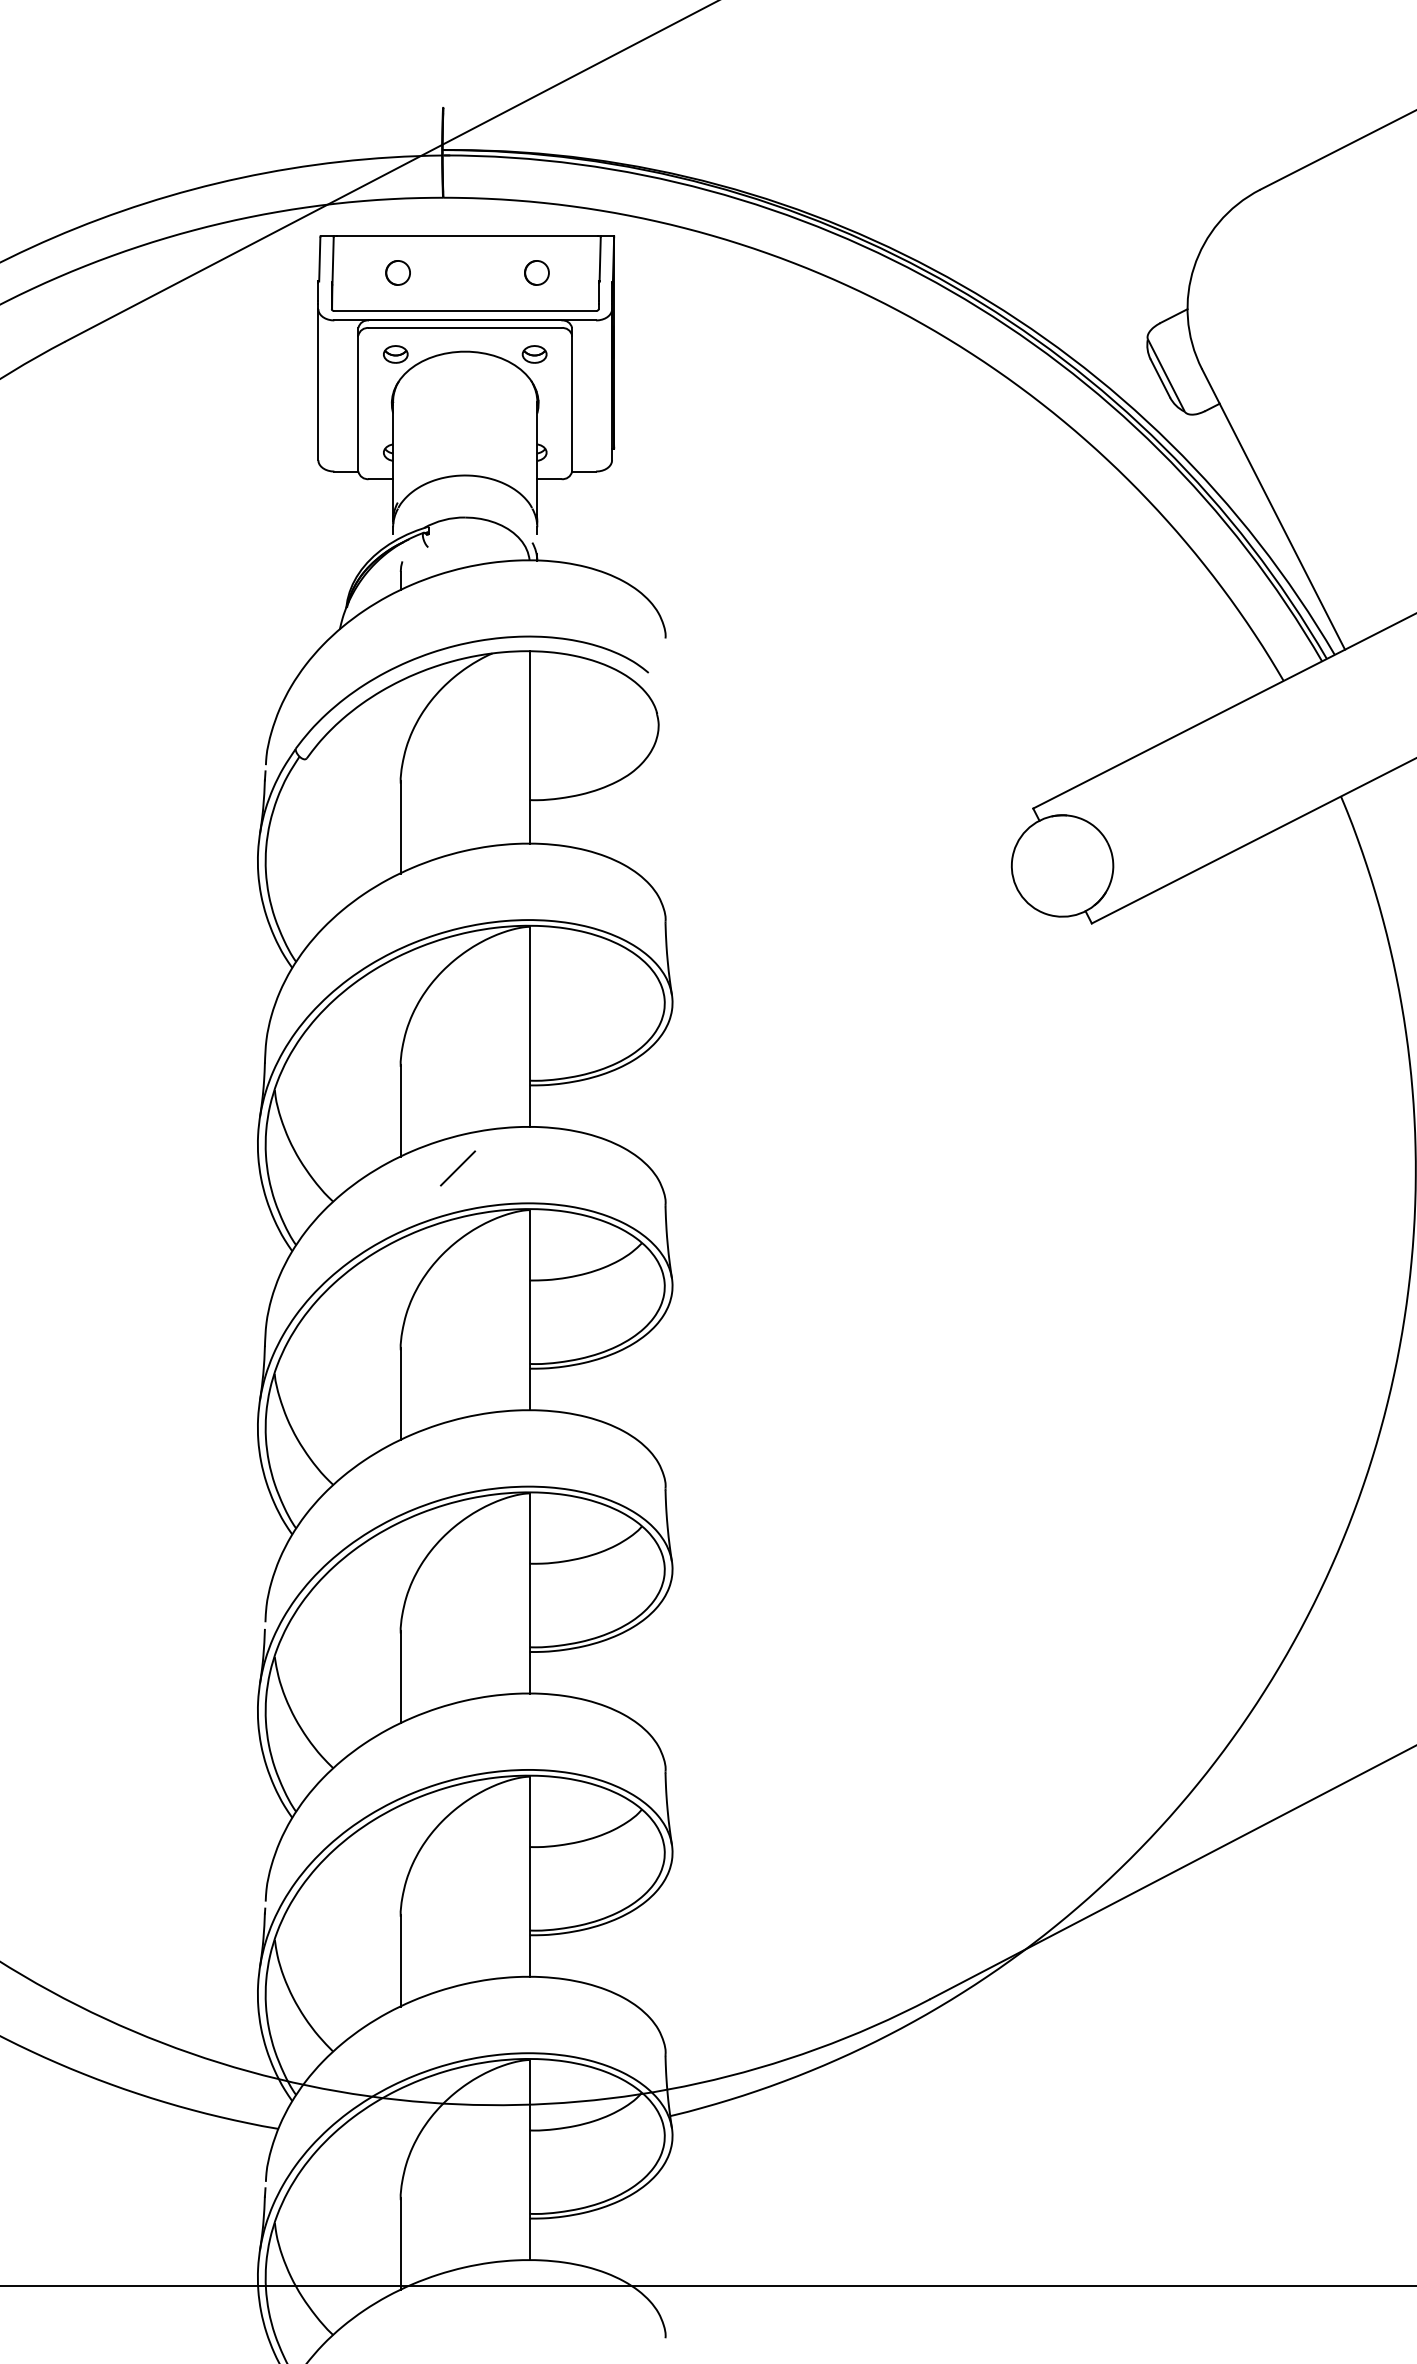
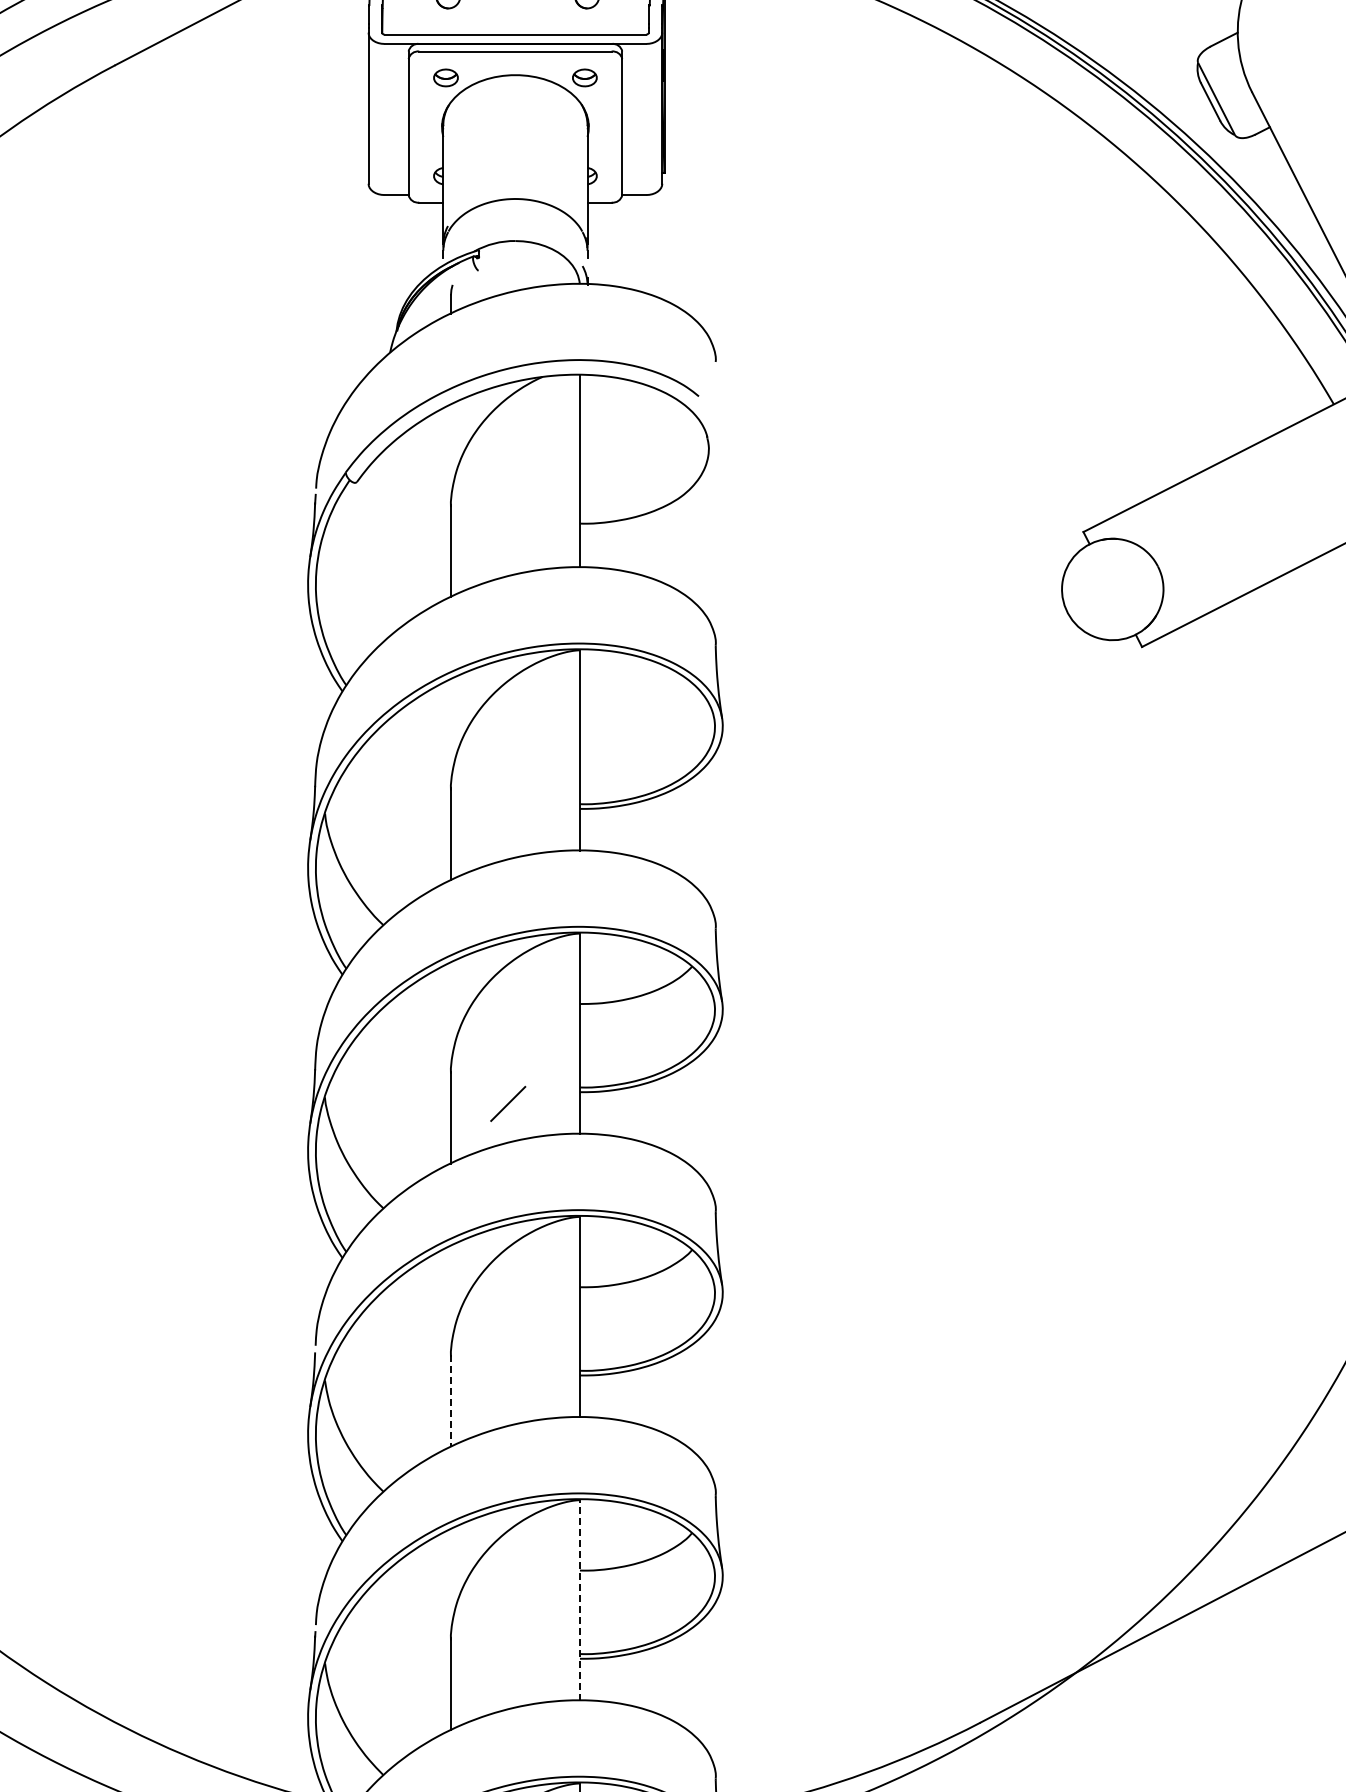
line: (458, 1168) -> (508, 1103), moved
line: (400, 1677) -> (450, 1400), solid -> dashed
line: (529, 1876) -> (579, 1599), solid -> dashed

